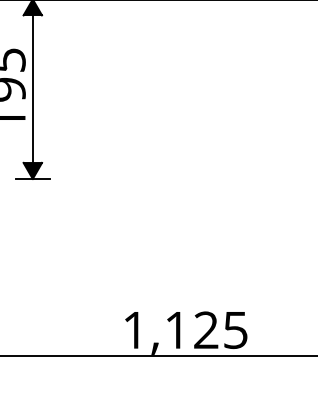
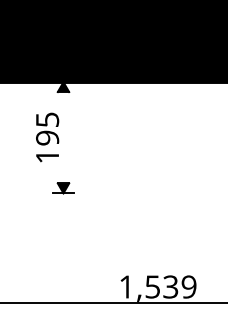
line: (32, 88) -> (63, 137), removed
text: (205, 329) -> (170, 286), 1,125 -> 1,539

